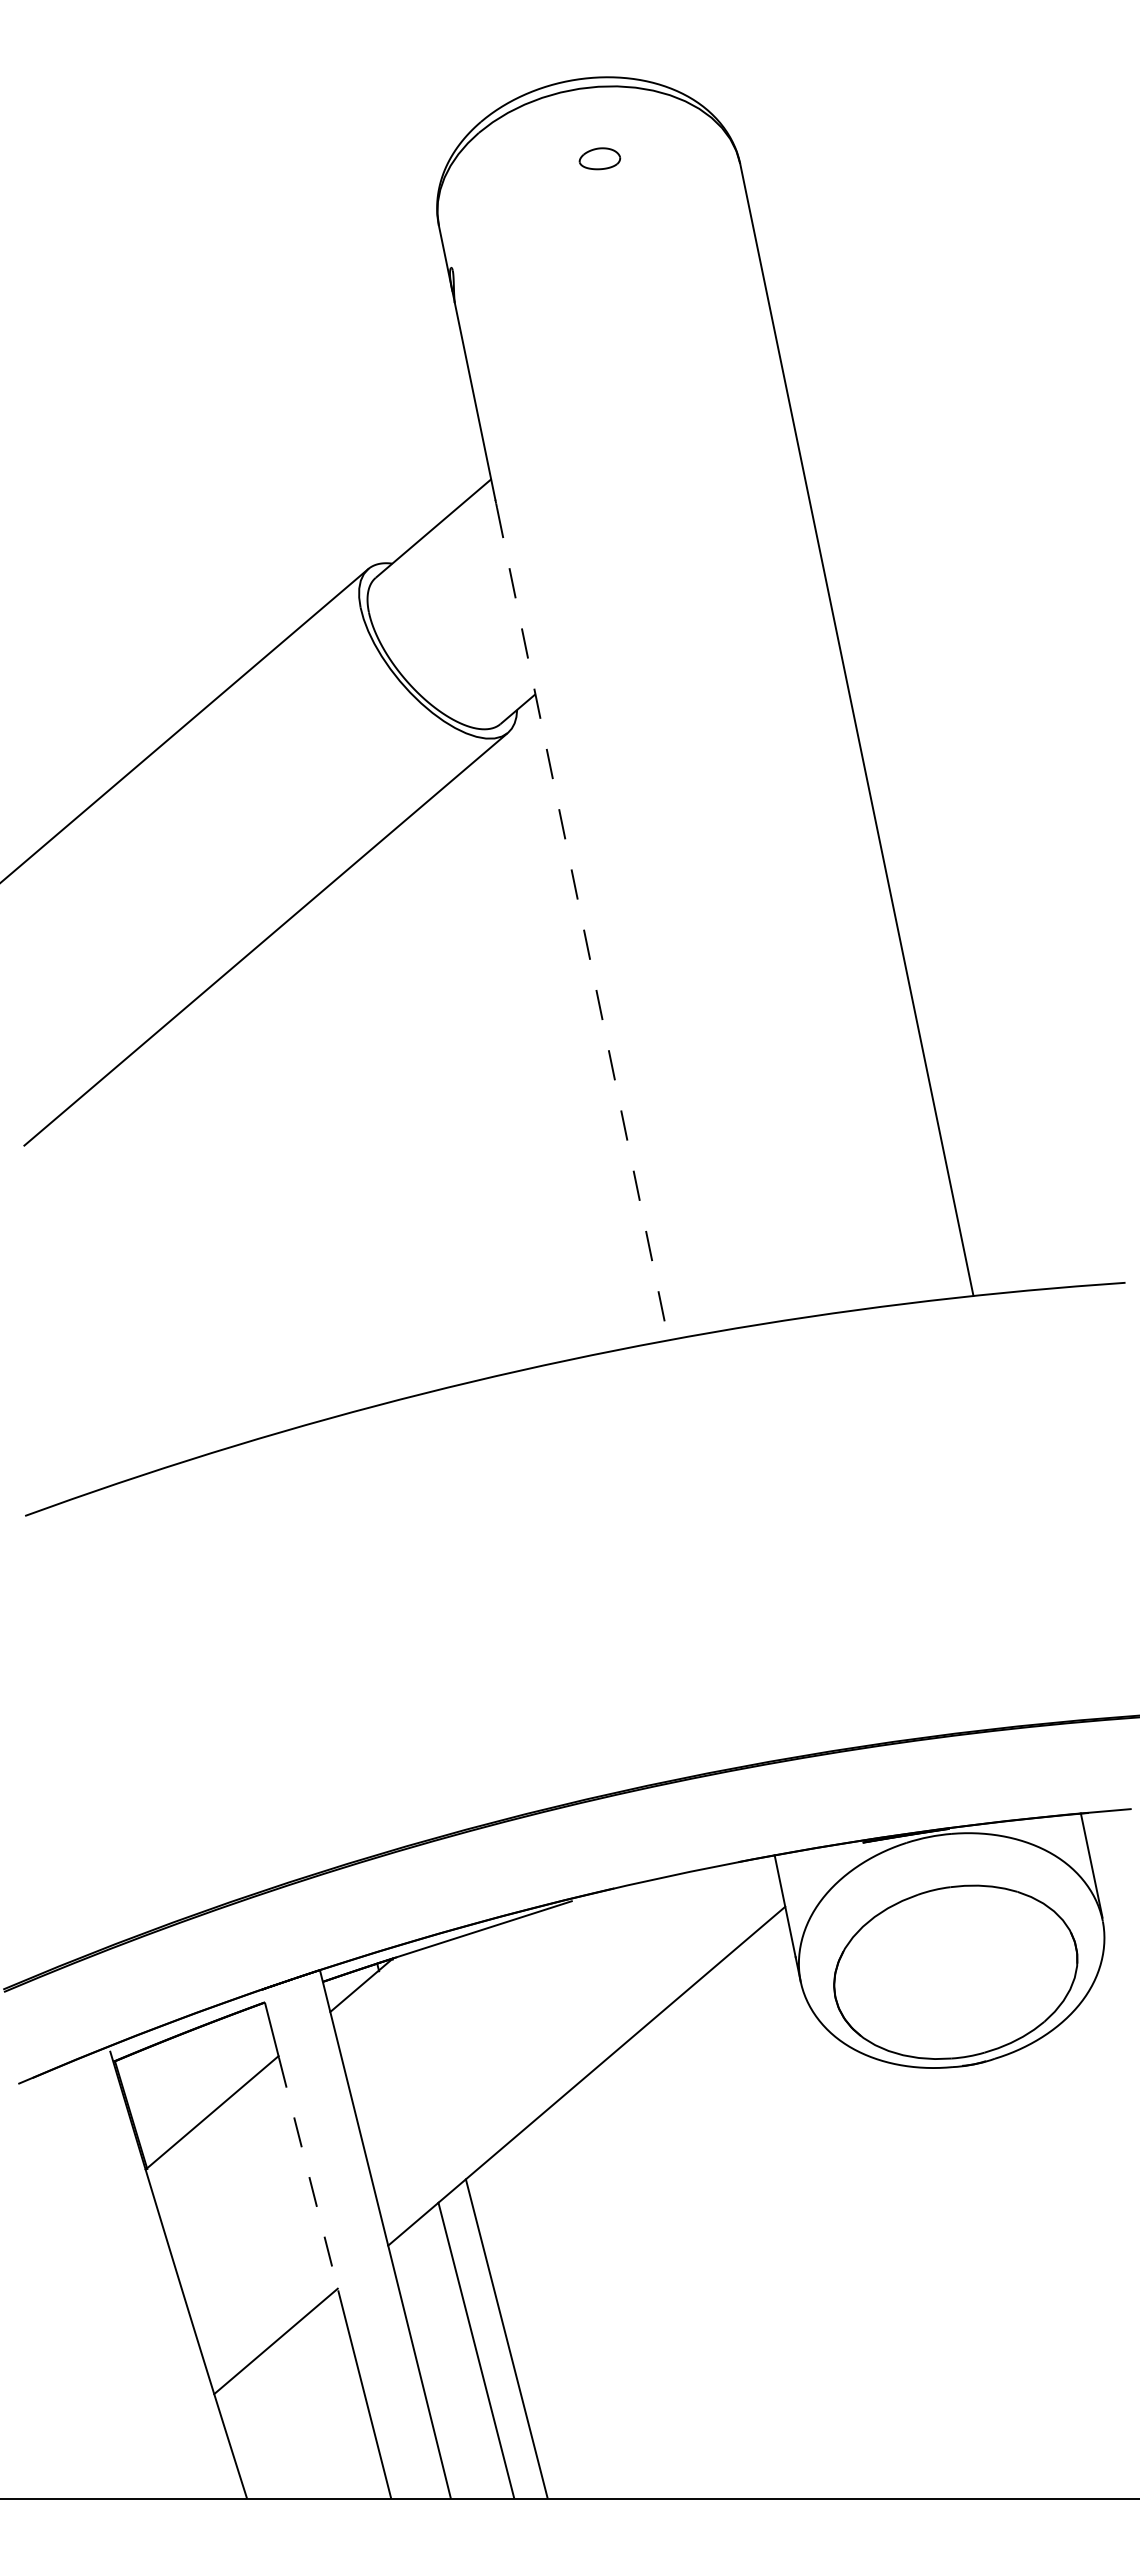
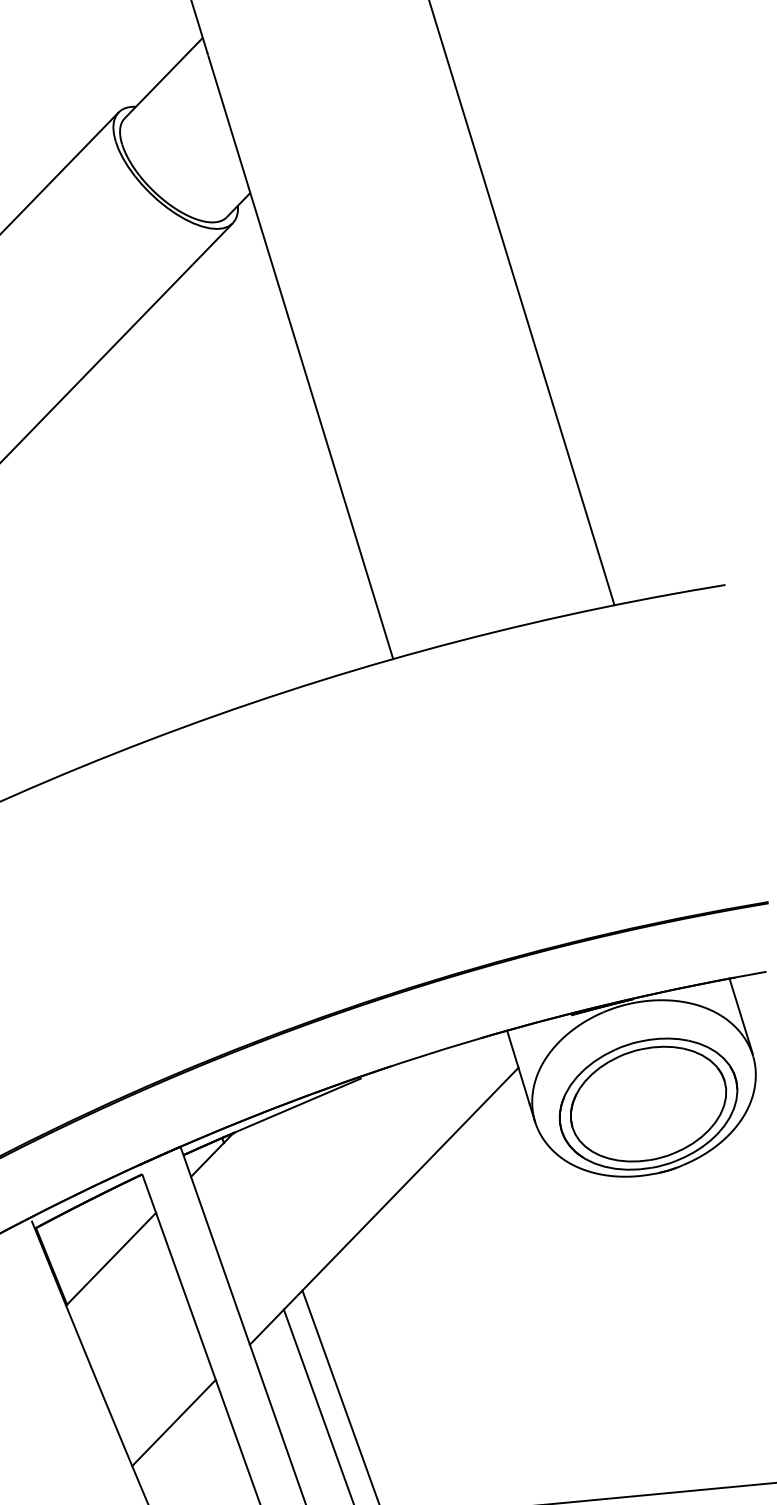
line: (582, 924) -> (300, 359), dashed -> solid
part: (955, 1972) -> (648, 1104), added
line: (308, 2174) -> (186, 1297), dashed -> solid

